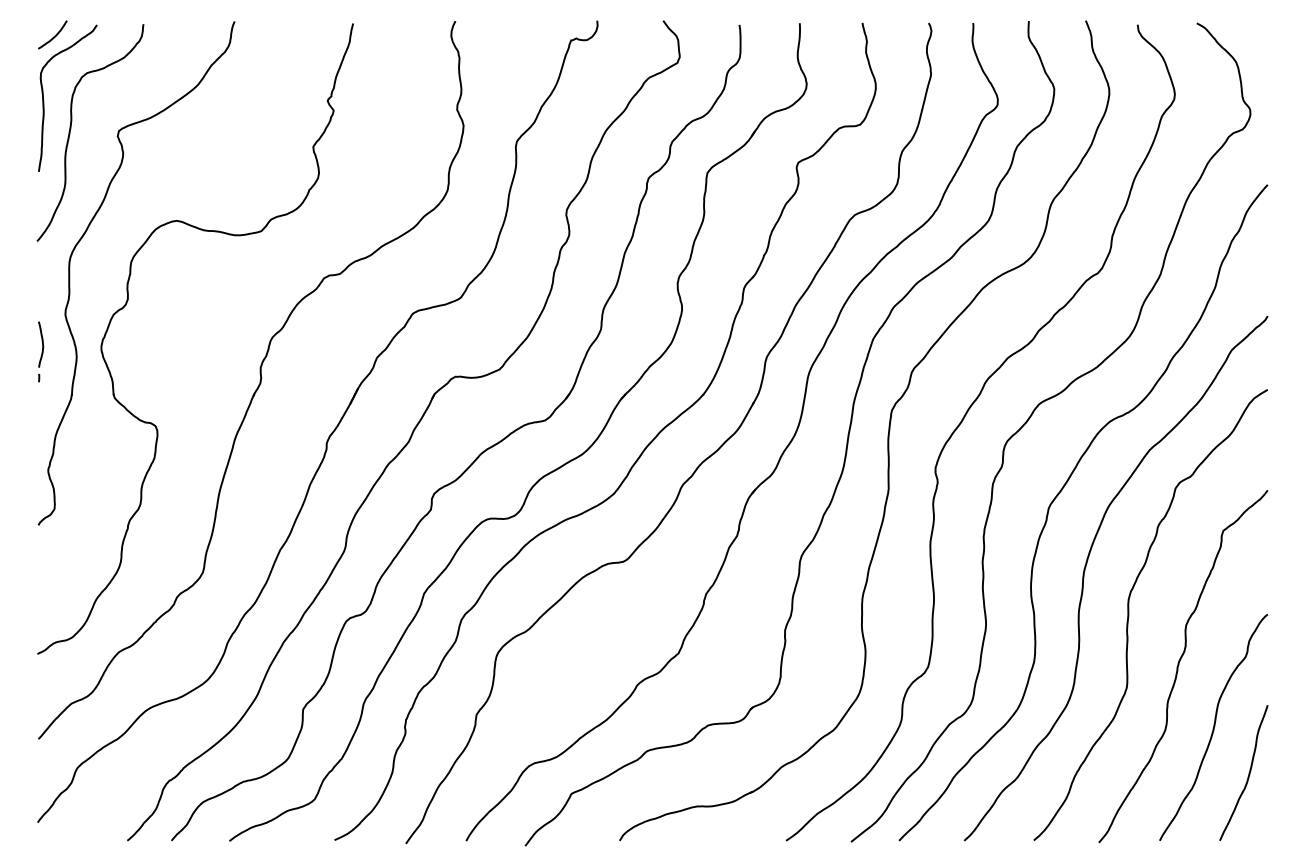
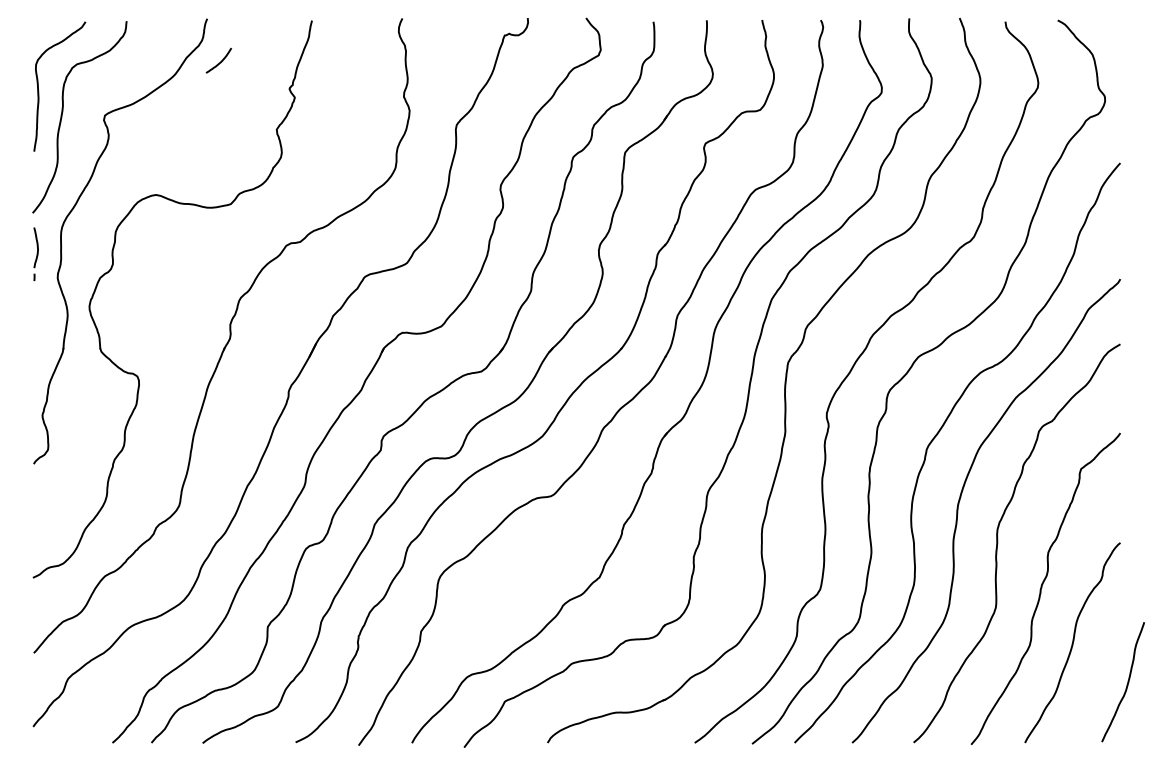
curve: (54, 35) -> (220, 61), moved
part: (41, 351) -> (36, 253), moved
curve: (1248, 773) -> (1127, 682), moved

